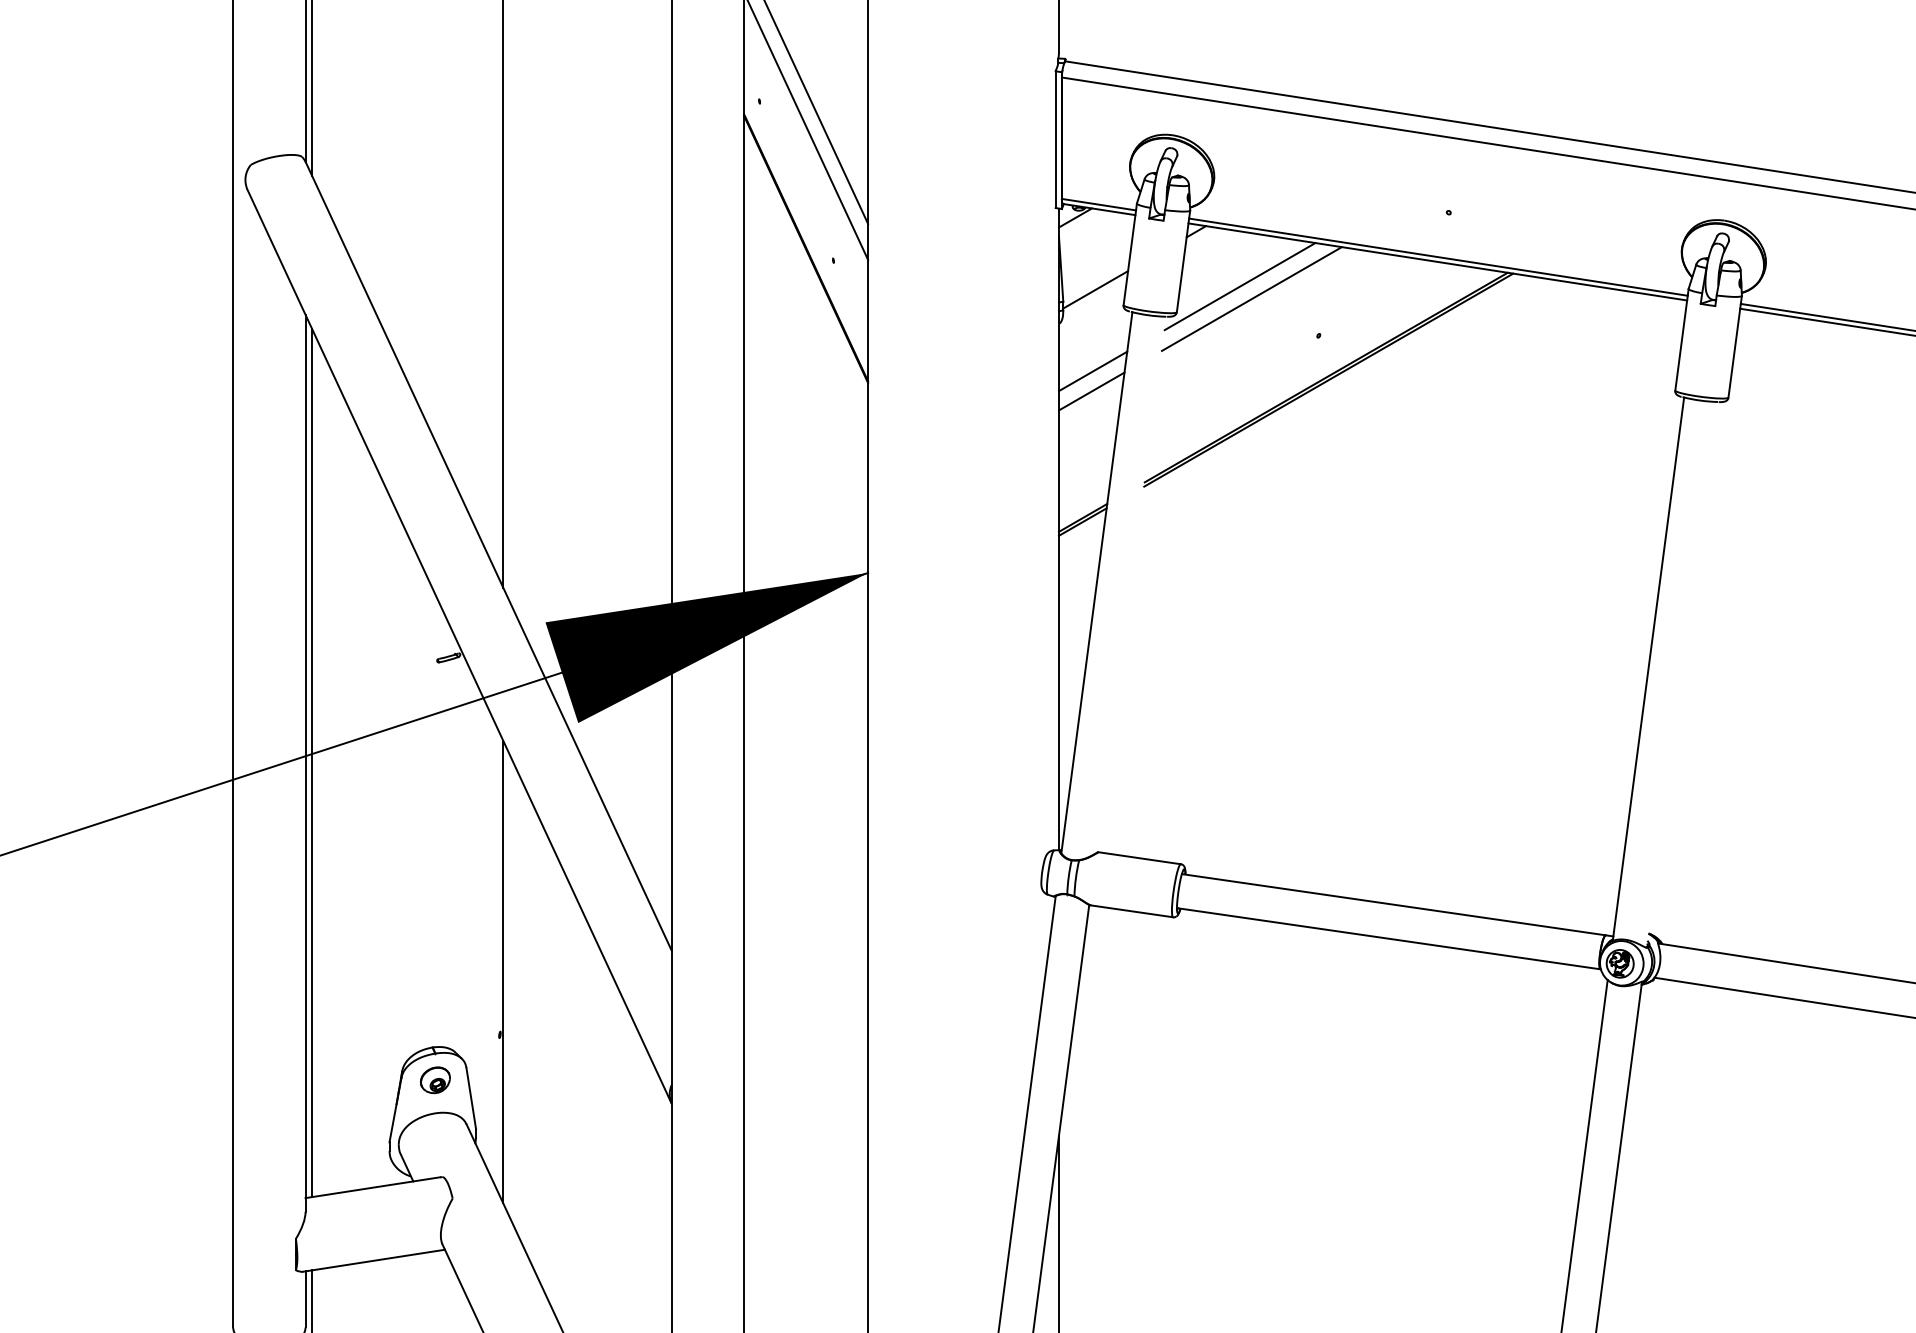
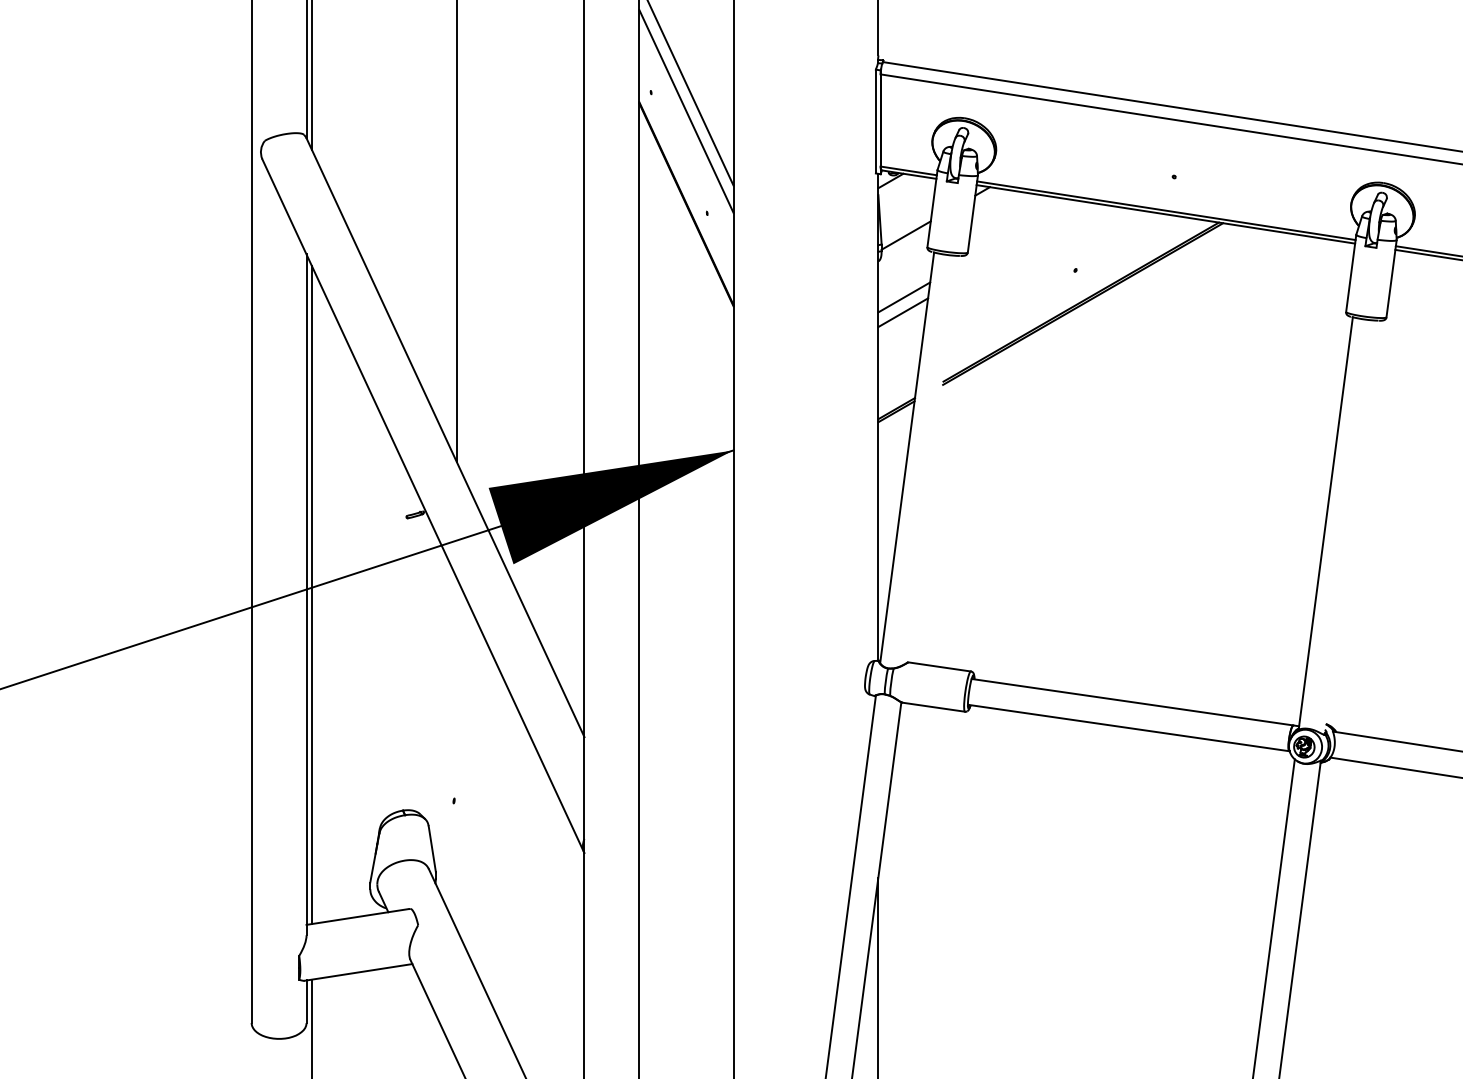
line: (1239, 287) -> (1015, 233), removed
line: (1251, 299) -> (1024, 242), removed
line: (503, 970) -> (456, 752), removed
part: (435, 1080) -> (405, 835), removed

